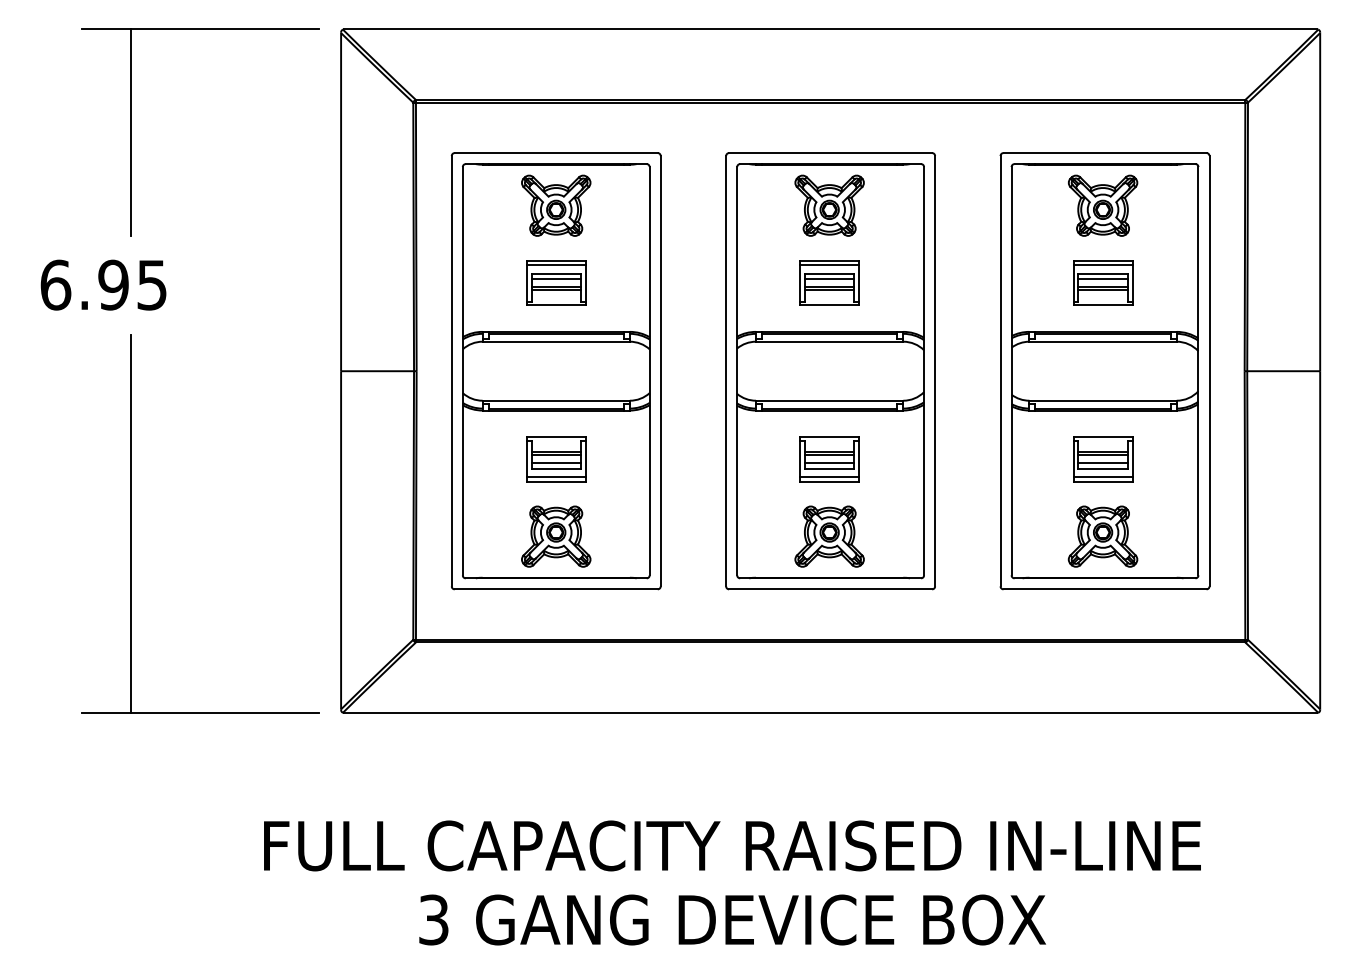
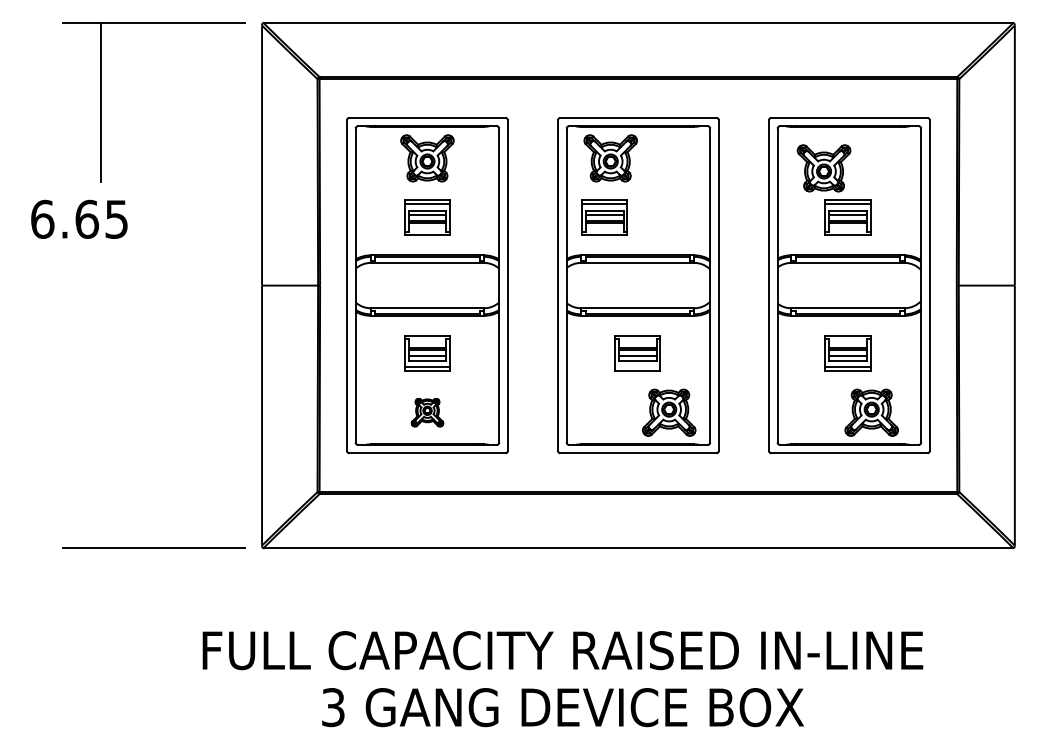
part: (829, 205) -> (610, 158), moved
part: (1103, 205) -> (824, 168), moved
part: (829, 282) -> (604, 217), moved
text: (113, 284) -> (87, 218), 6.95 -> 6.65
line: (829, 477) -> (637, 367), removed
line: (131, 523) -> (100, 402), removed
part: (556, 536) -> (427, 412), size x0.6
part: (829, 536) -> (669, 412), moved
part: (1102, 536) -> (871, 412), moved

